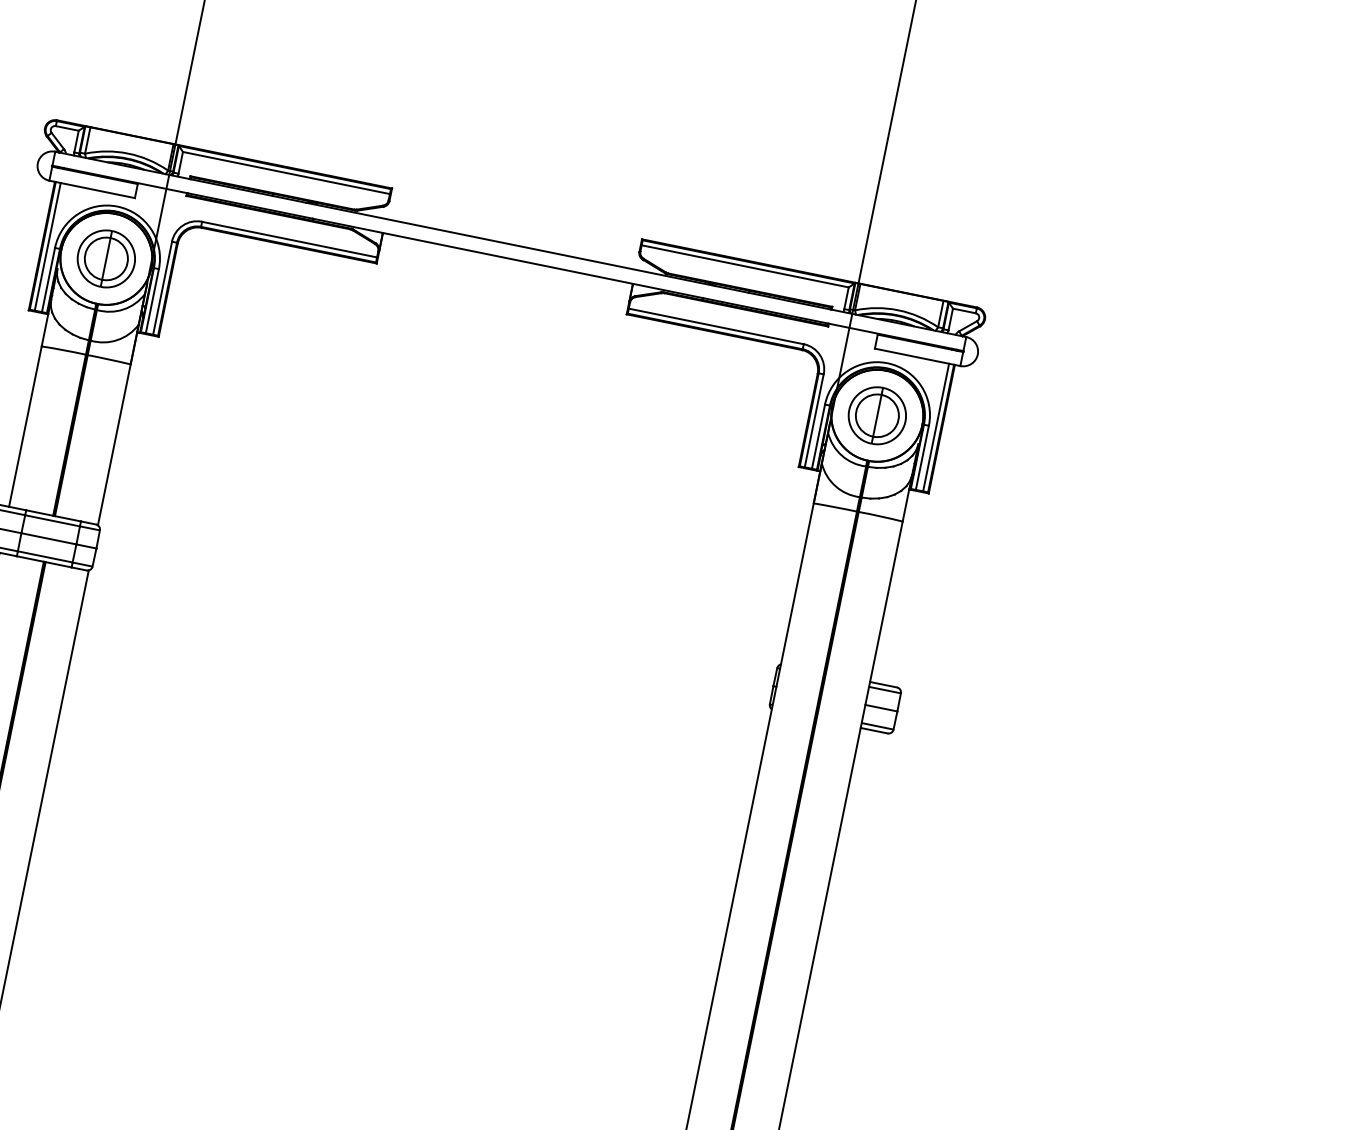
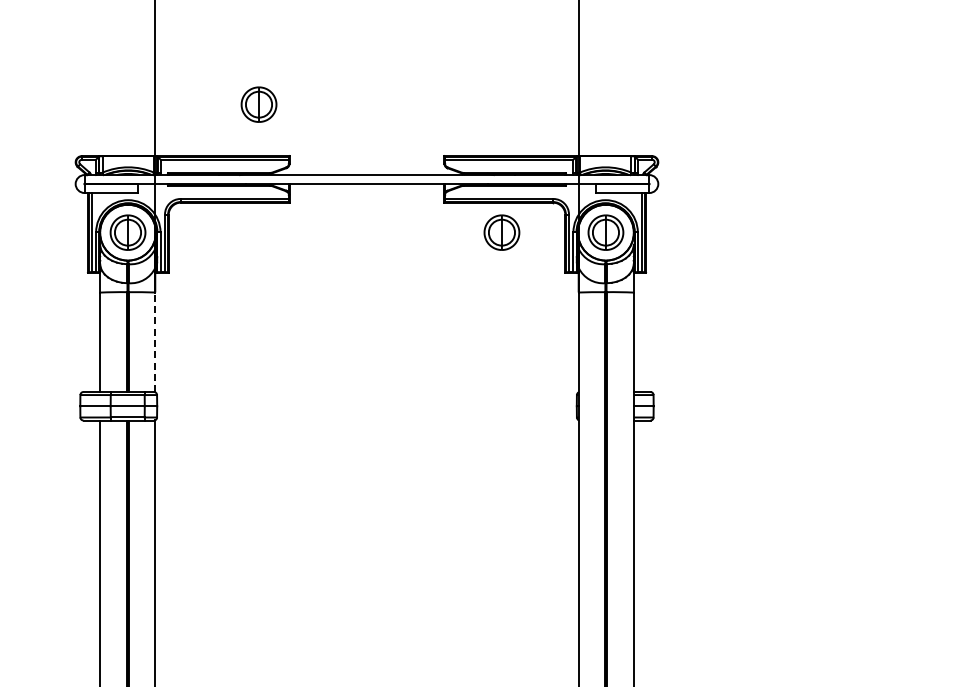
part: (358, 94) -> (258, 104), added
part: (708, 381) -> (501, 232), added
line: (114, 445) -> (155, 342), solid -> dashed

